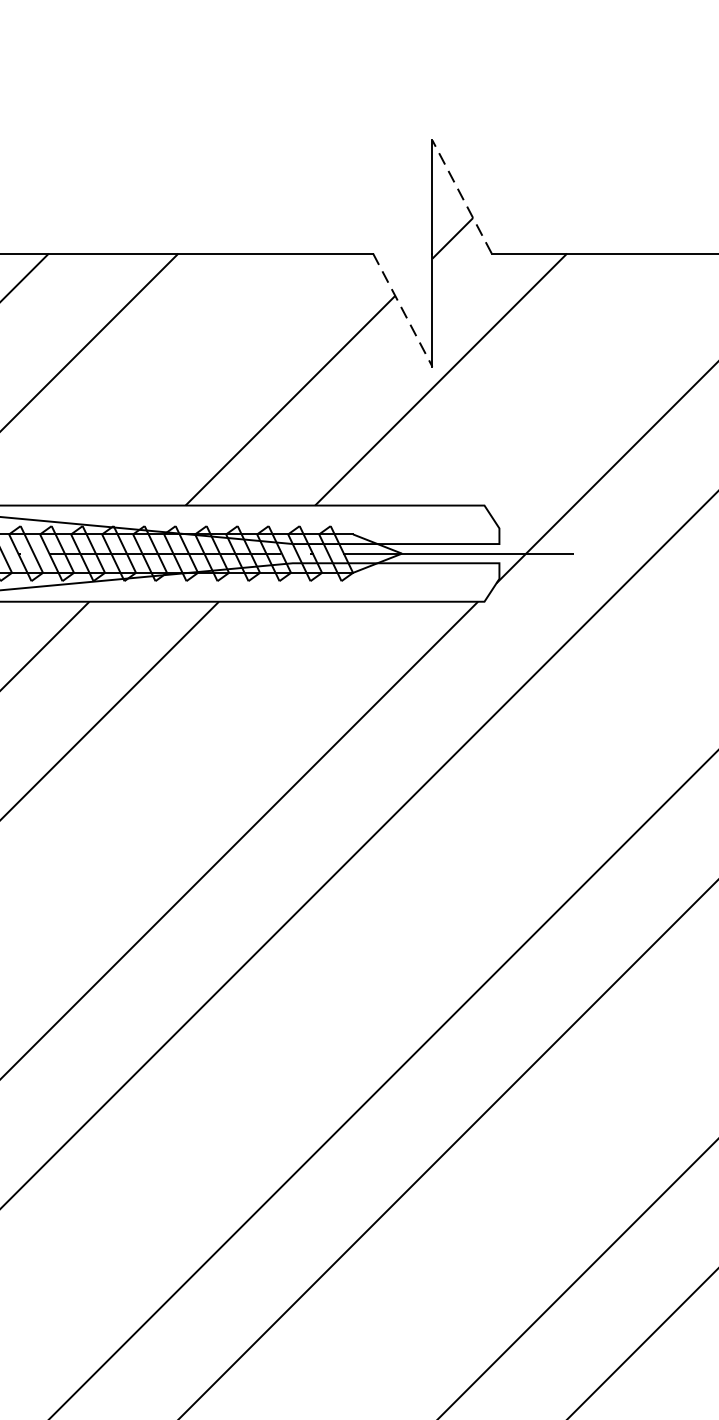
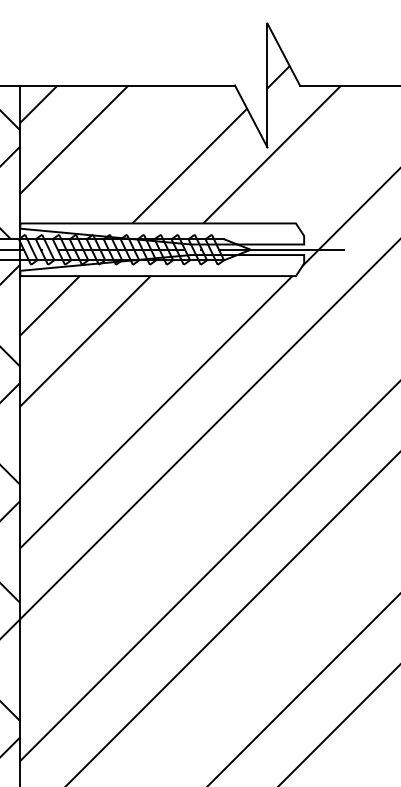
line: (461, 196) -> (283, 54), dashed -> solid
line: (403, 310) -> (251, 116), dashed -> solid

